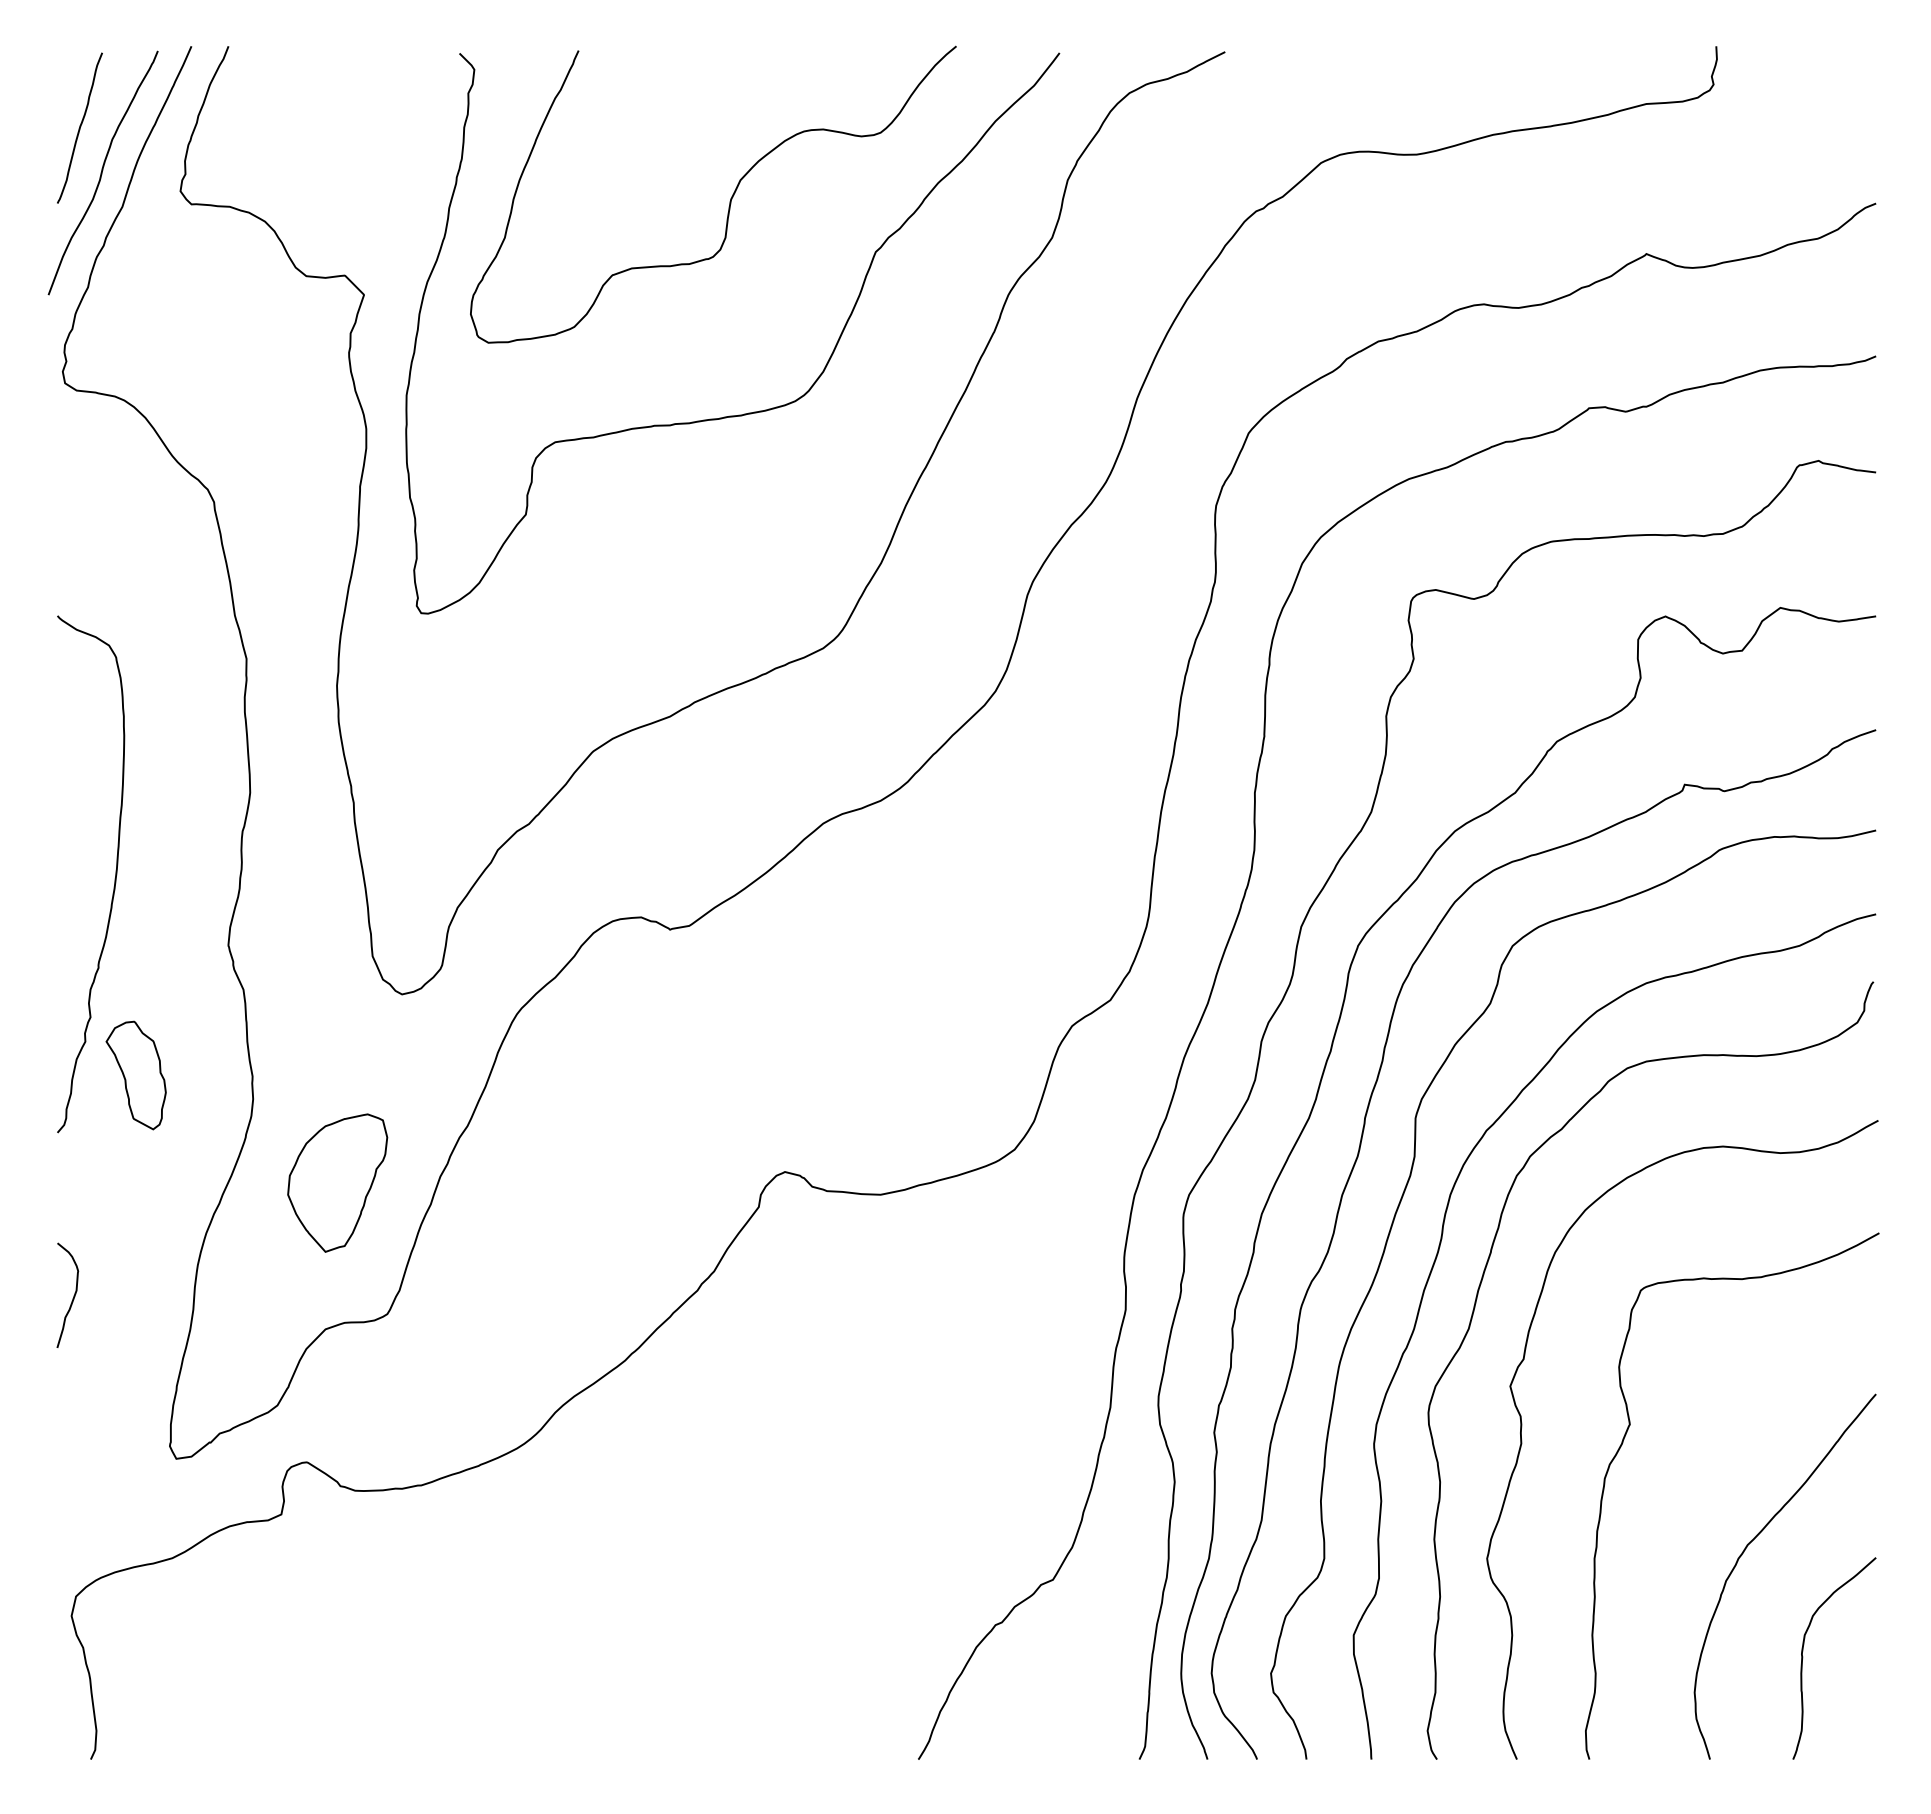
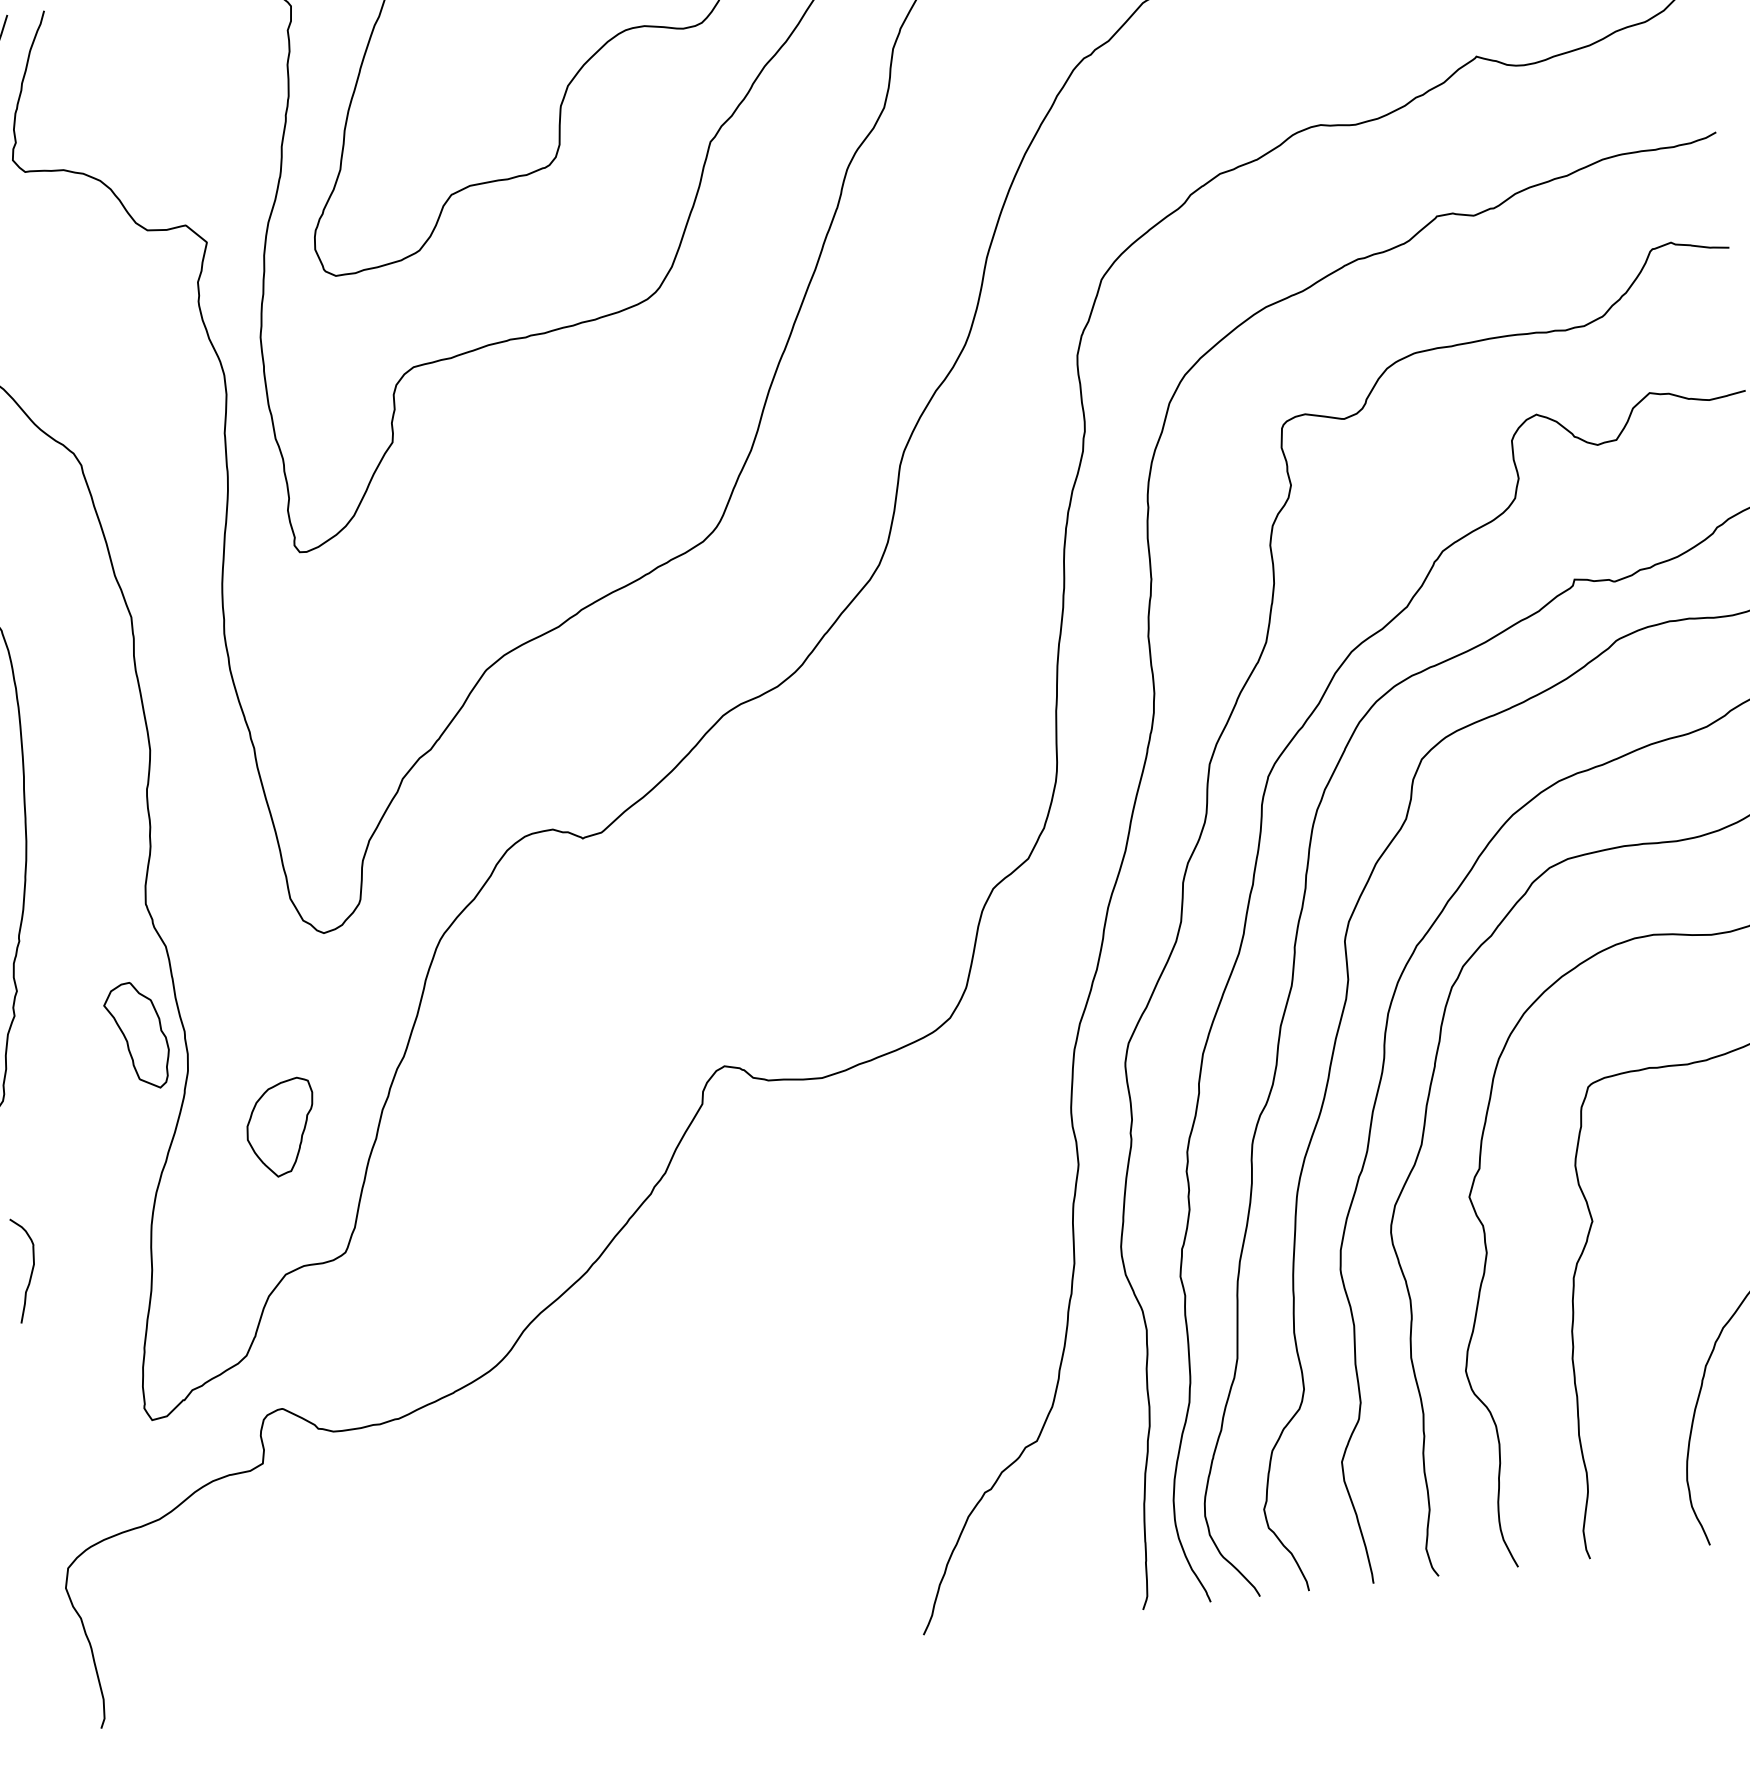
part: (135, 1075) -> (136, 1036), moved
part: (337, 1182) -> (281, 1127), size x0.7

